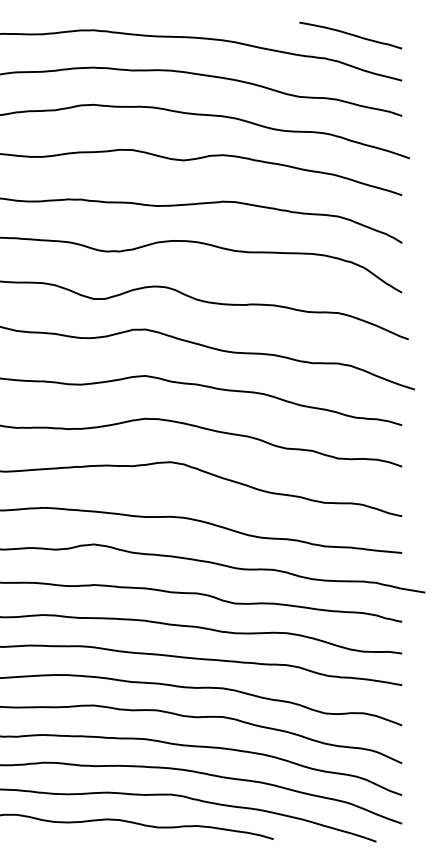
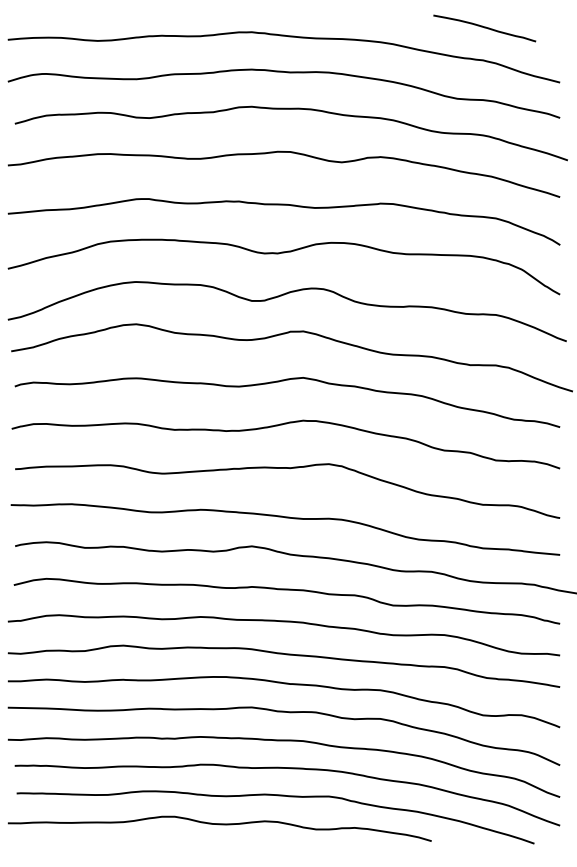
curve: (350, 35) -> (484, 28), moved

